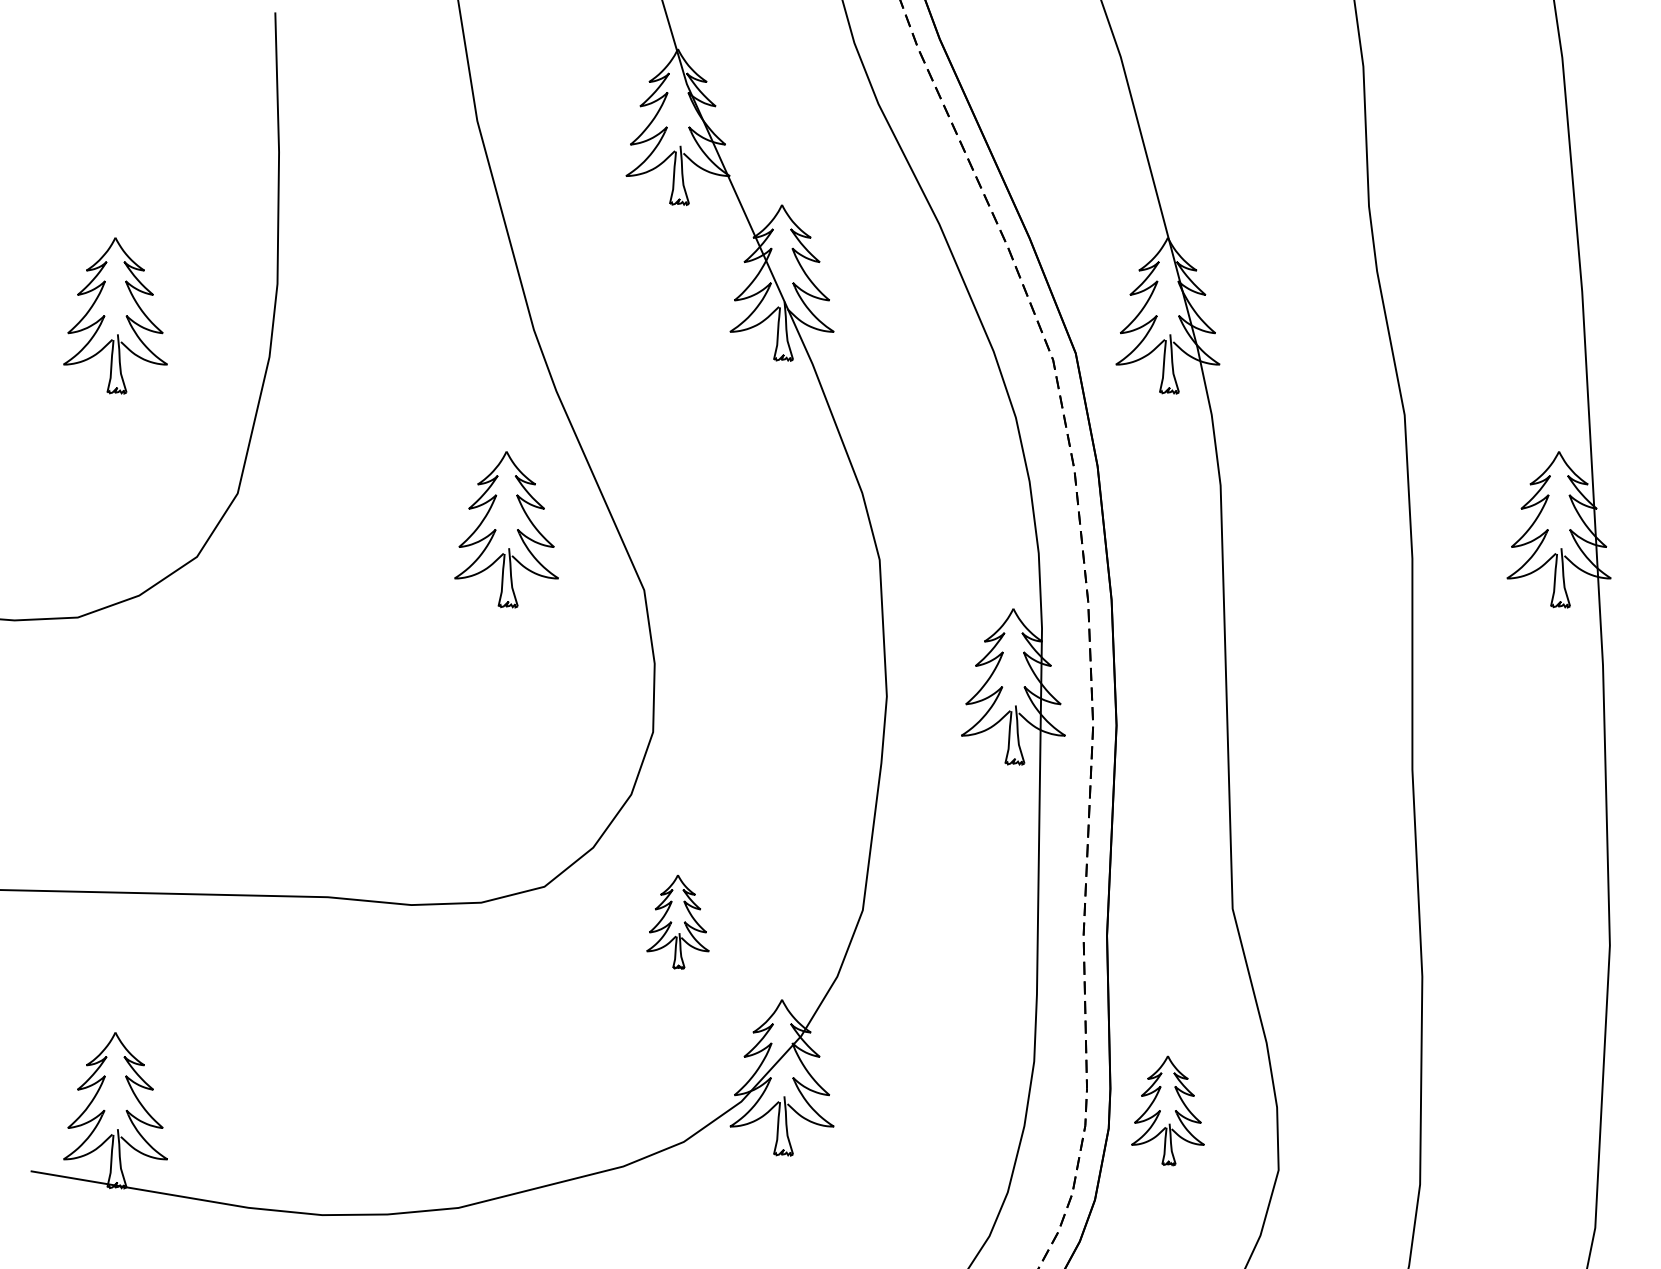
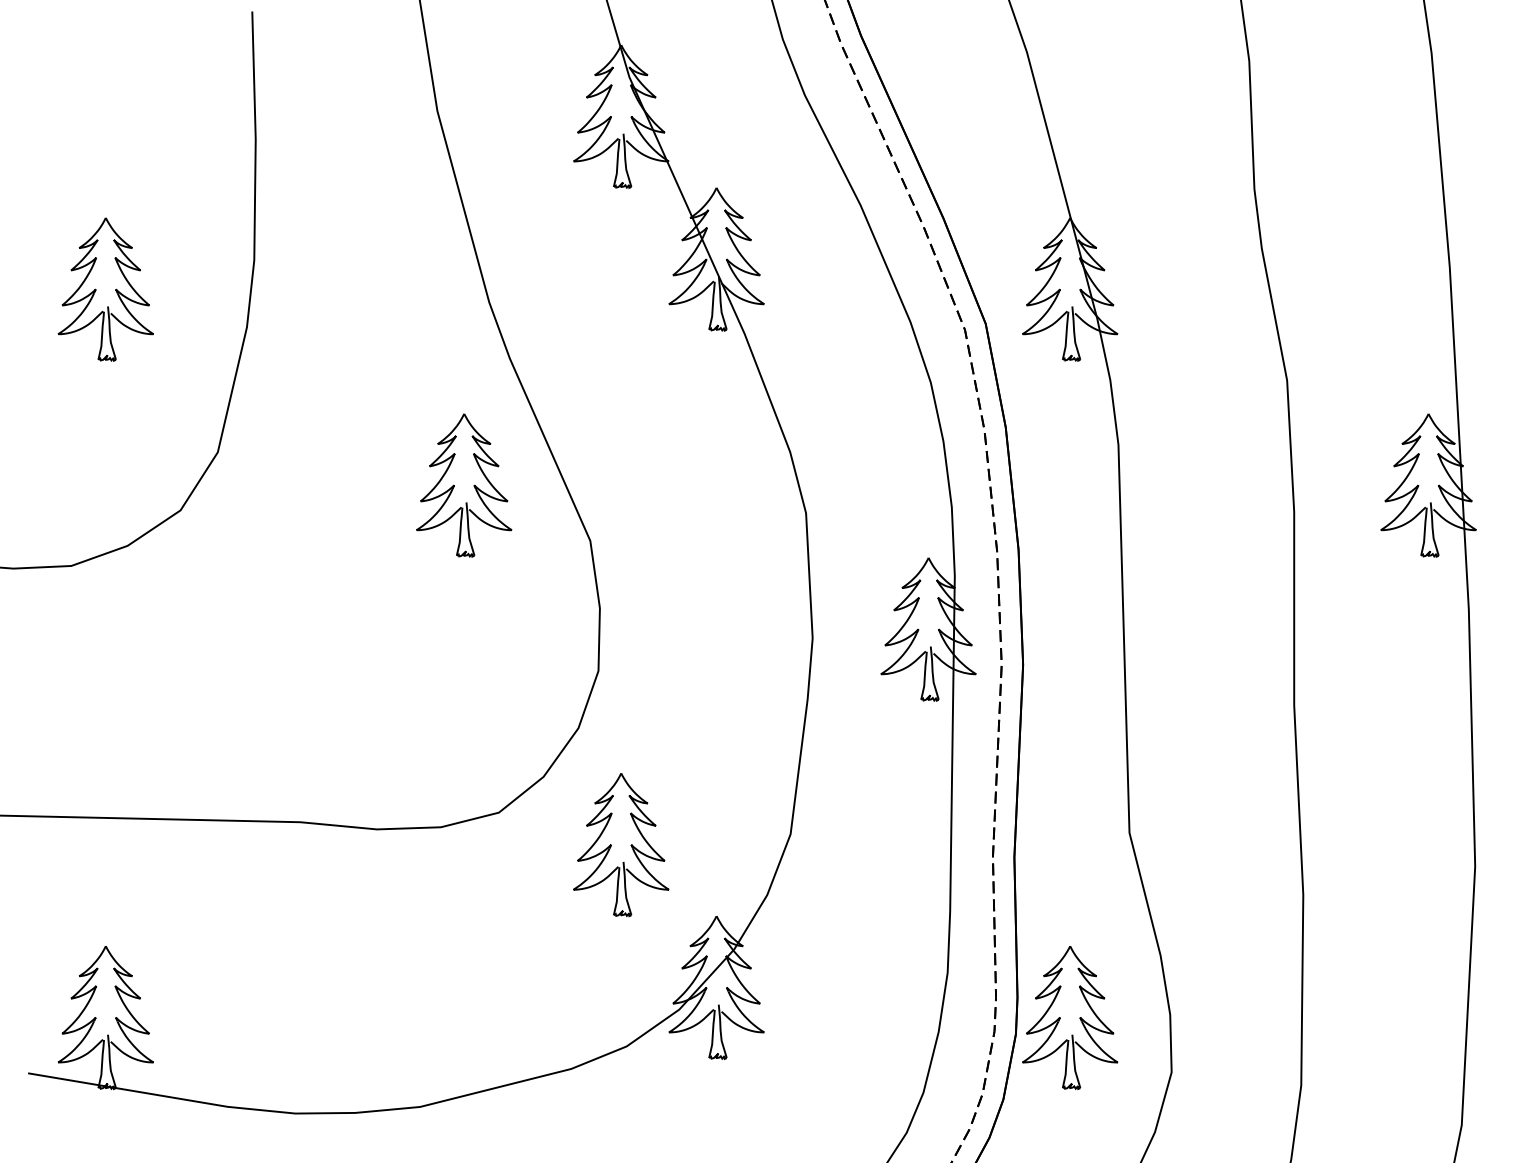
part: (677, 921) -> (620, 844), size x1.67
part: (1167, 1110) -> (1069, 1017), size x1.43

